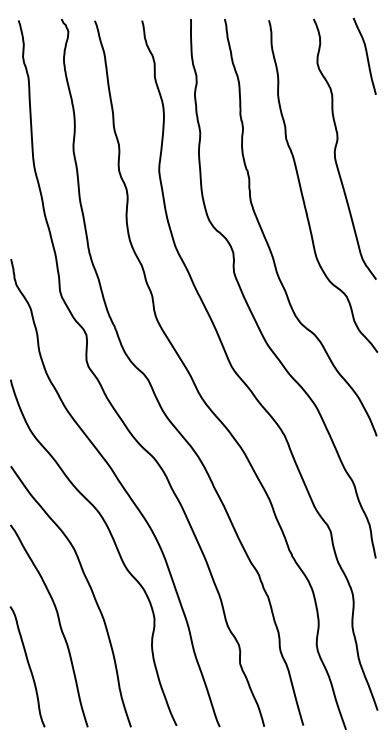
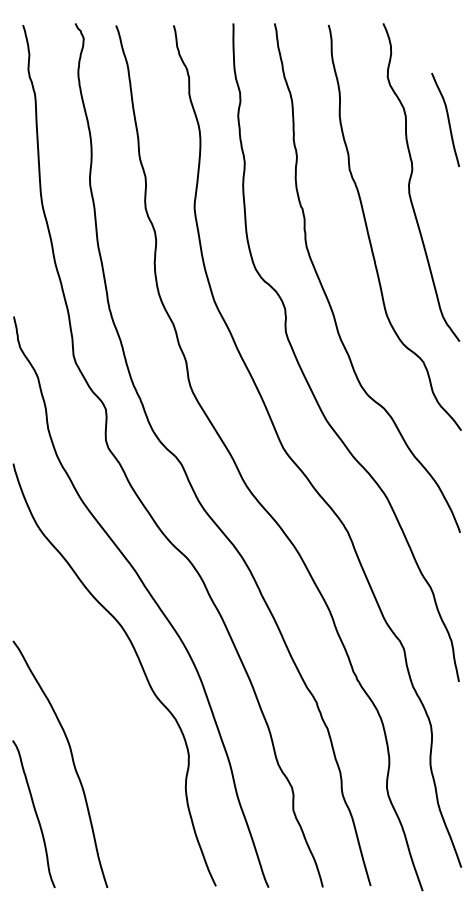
curve: (366, 55) -> (447, 119), moved
curve: (90, 589) -> (110, 719), removed

